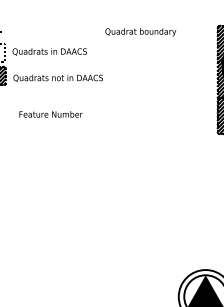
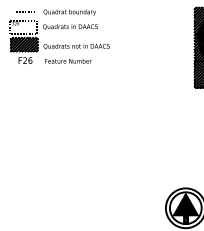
text: (140, 32) -> (69, 12), moved
text: (51, 114) -> (68, 61), moved

